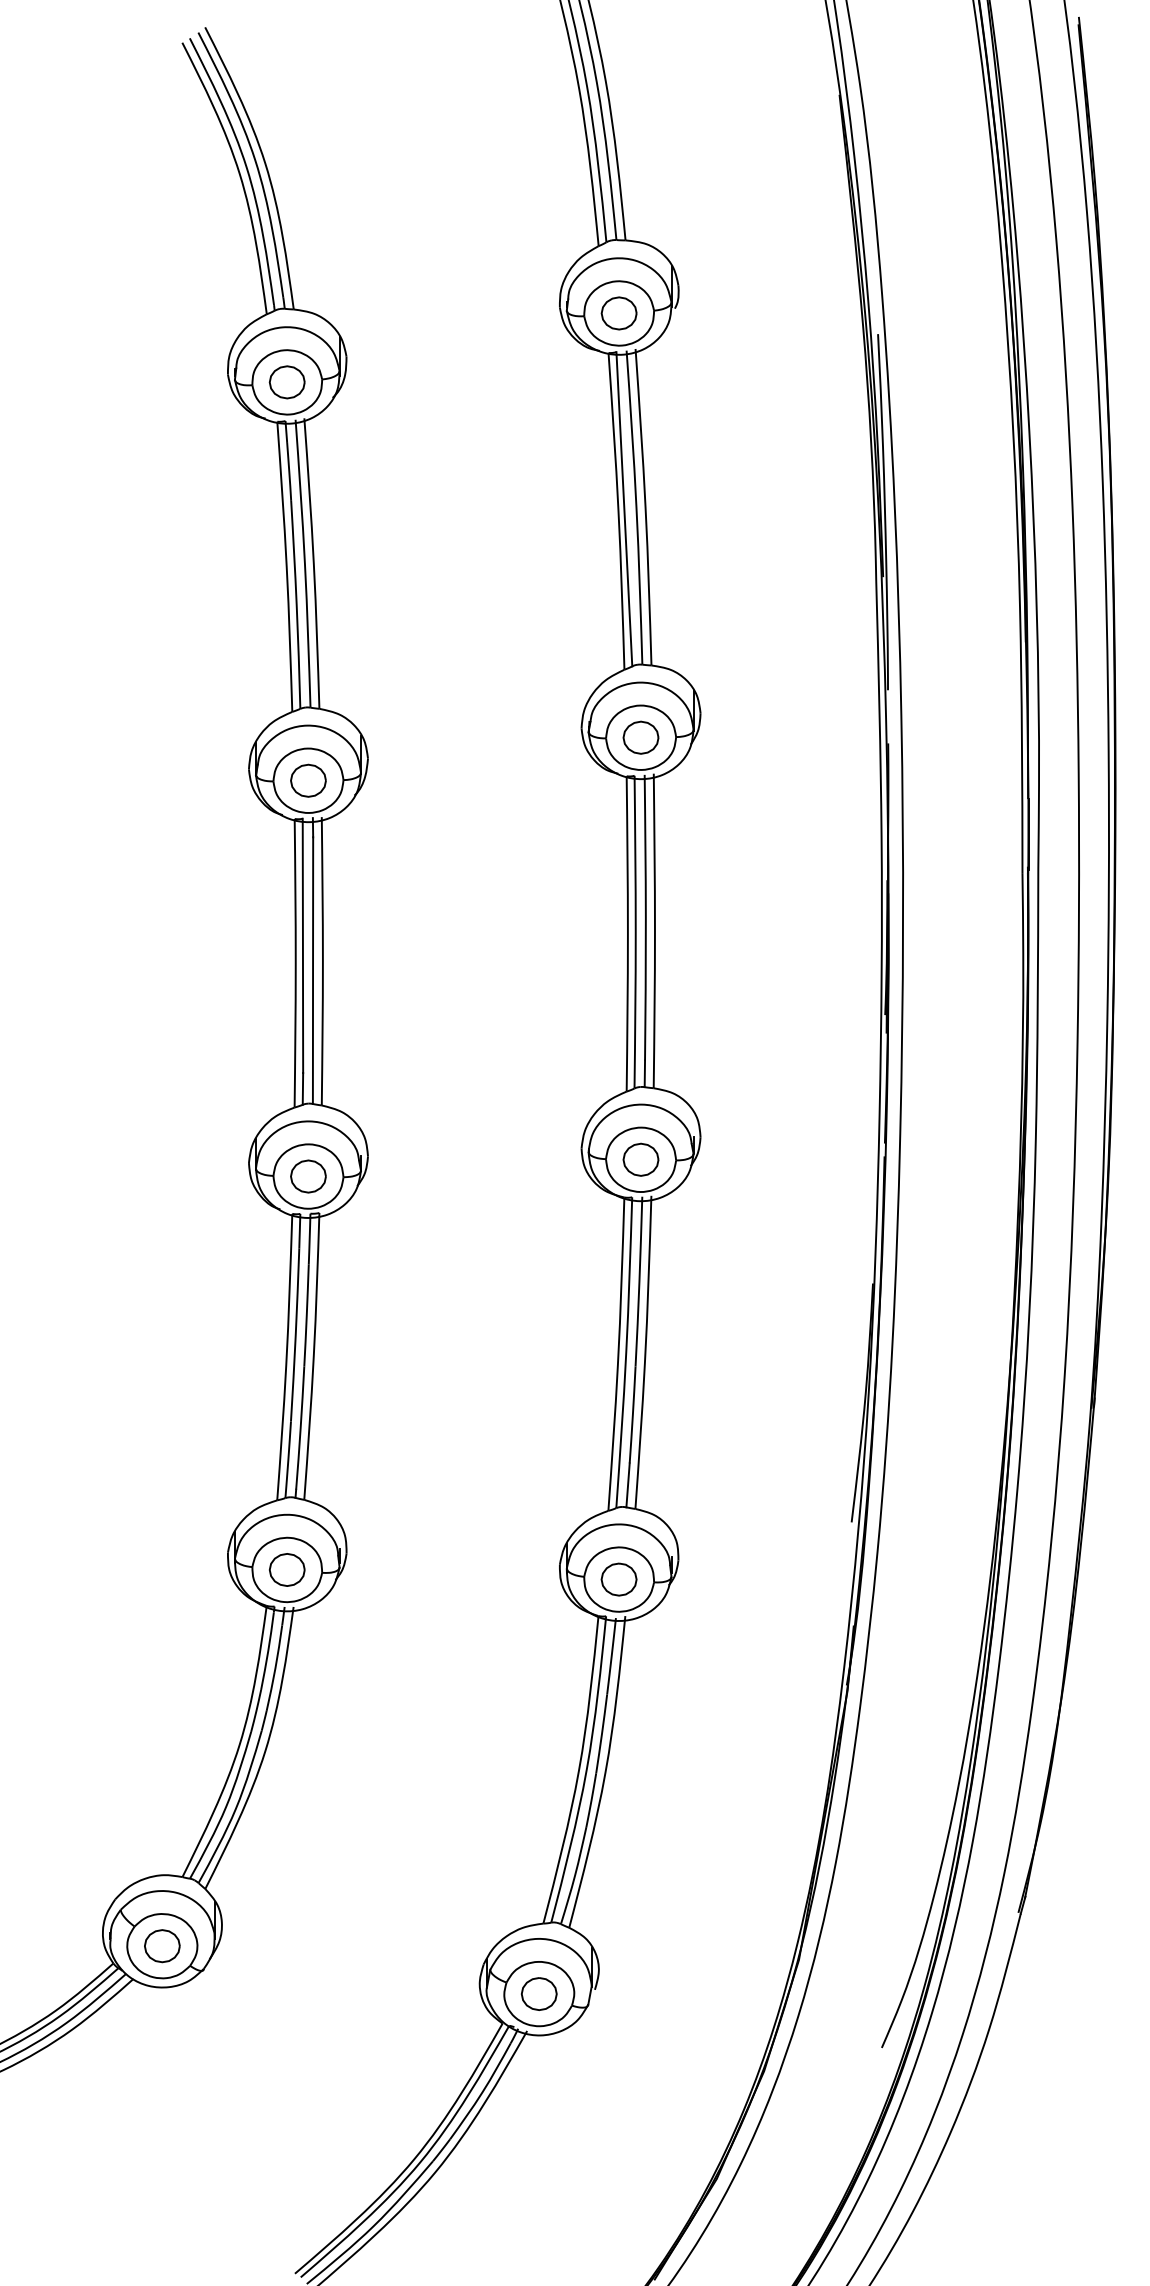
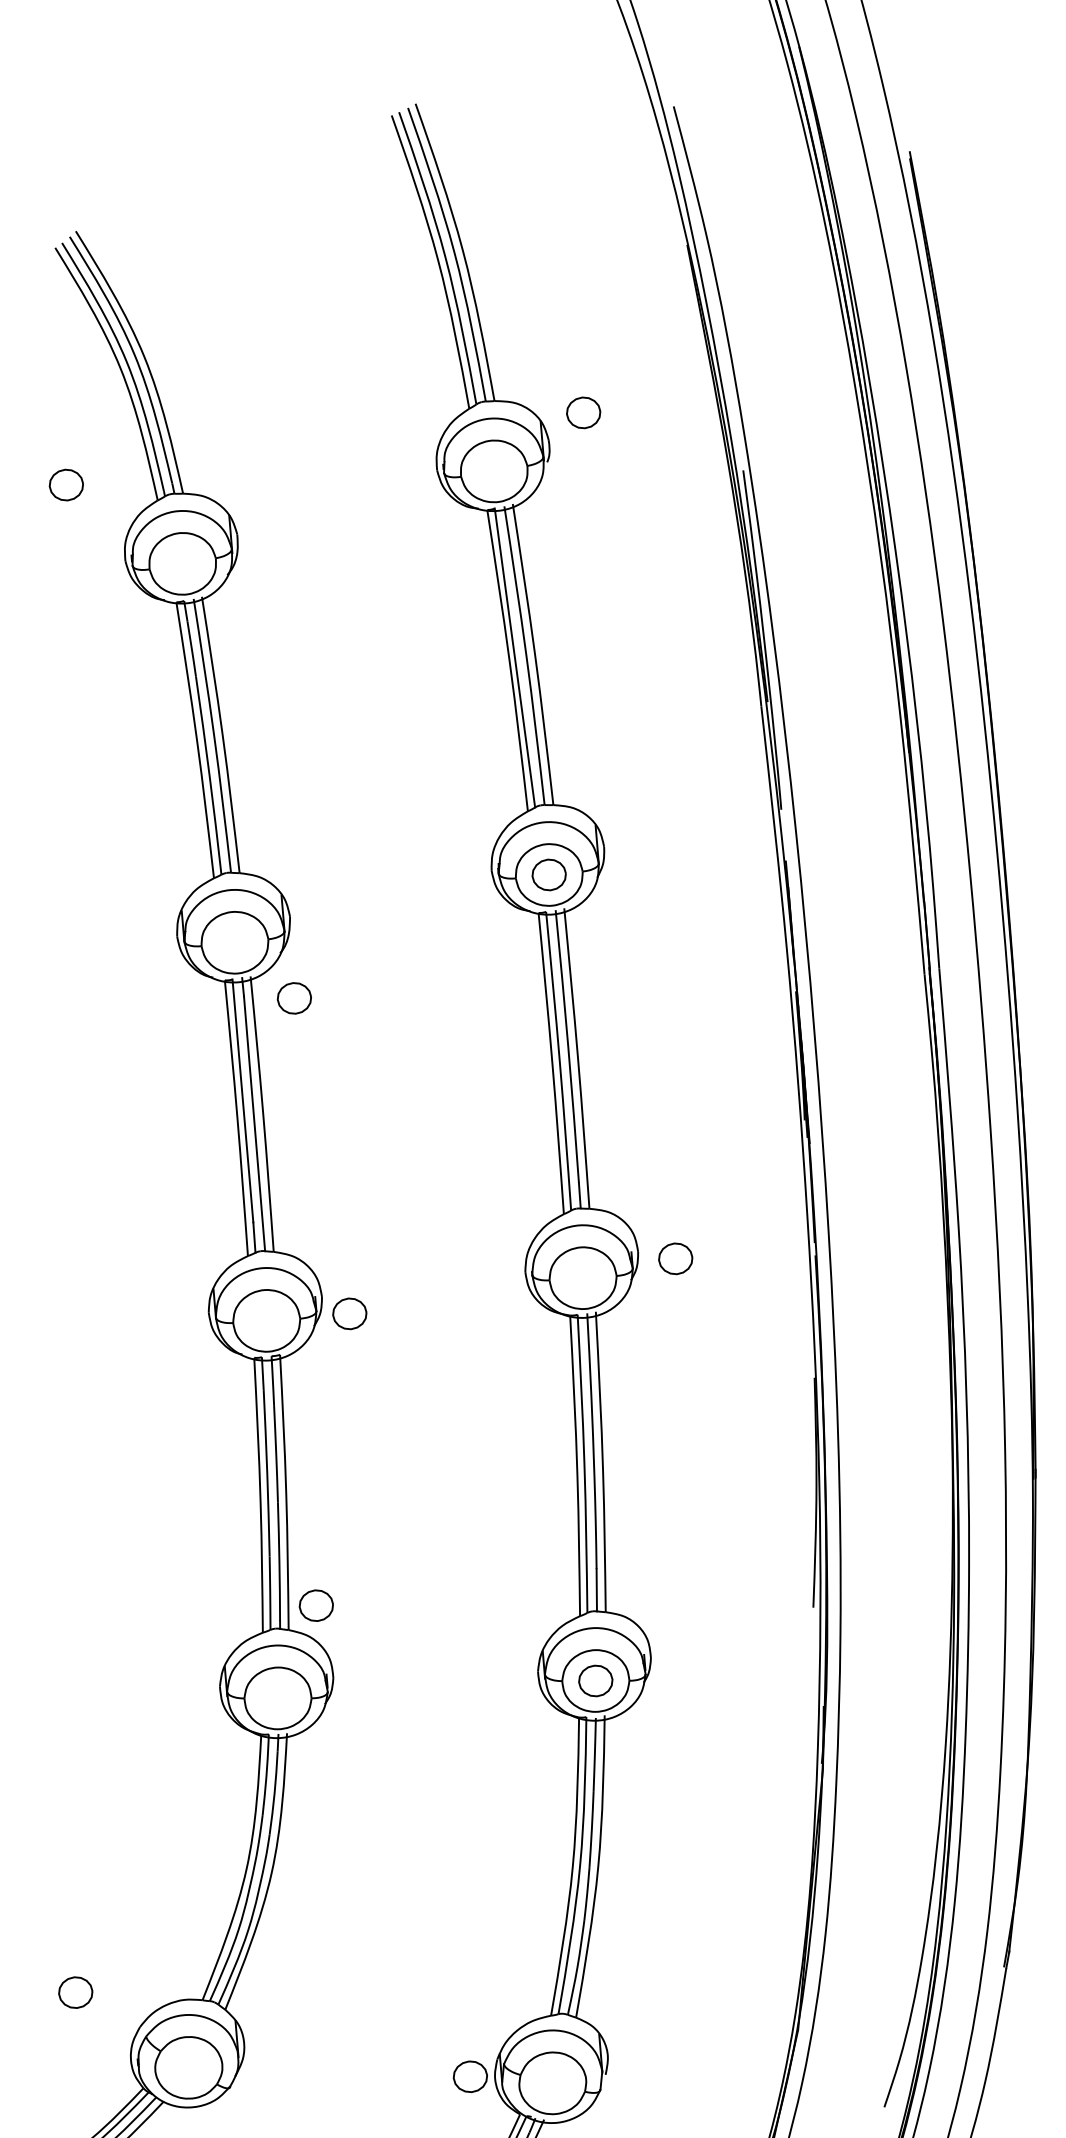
part: (618, 313) -> (583, 412), moved
part: (286, 382) -> (65, 485), moved
part: (308, 780) -> (294, 998), moved
part: (640, 1159) -> (675, 1258), moved
part: (308, 1176) -> (349, 1313), moved
part: (287, 1569) -> (316, 1605), moved
part: (162, 1946) -> (75, 1992), moved
part: (538, 1993) -> (469, 2076), moved

